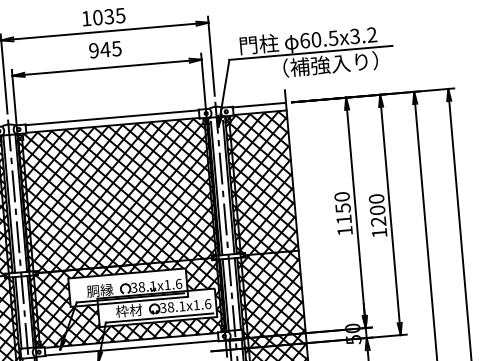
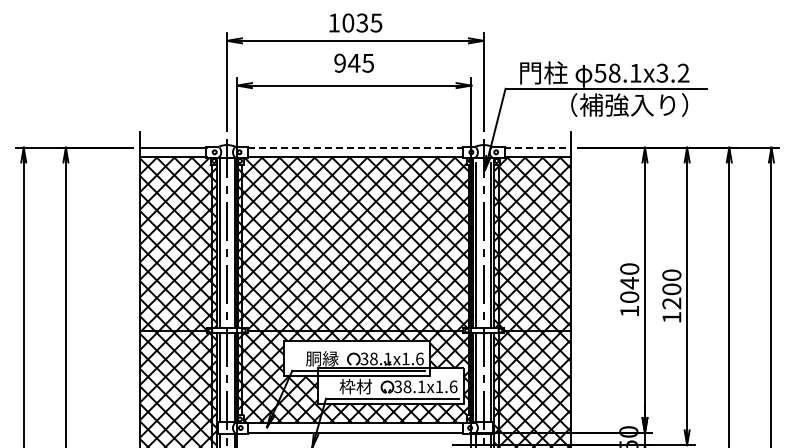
text: (318, 38) -> (617, 72), 60.5x3.2 -> 58.1x3.2
line: (259, 105) -> (537, 147), solid -> dashed
line: (112, 117) -> (355, 147), solid -> dashed
text: (343, 213) -> (629, 289), 1150 -> 1040

